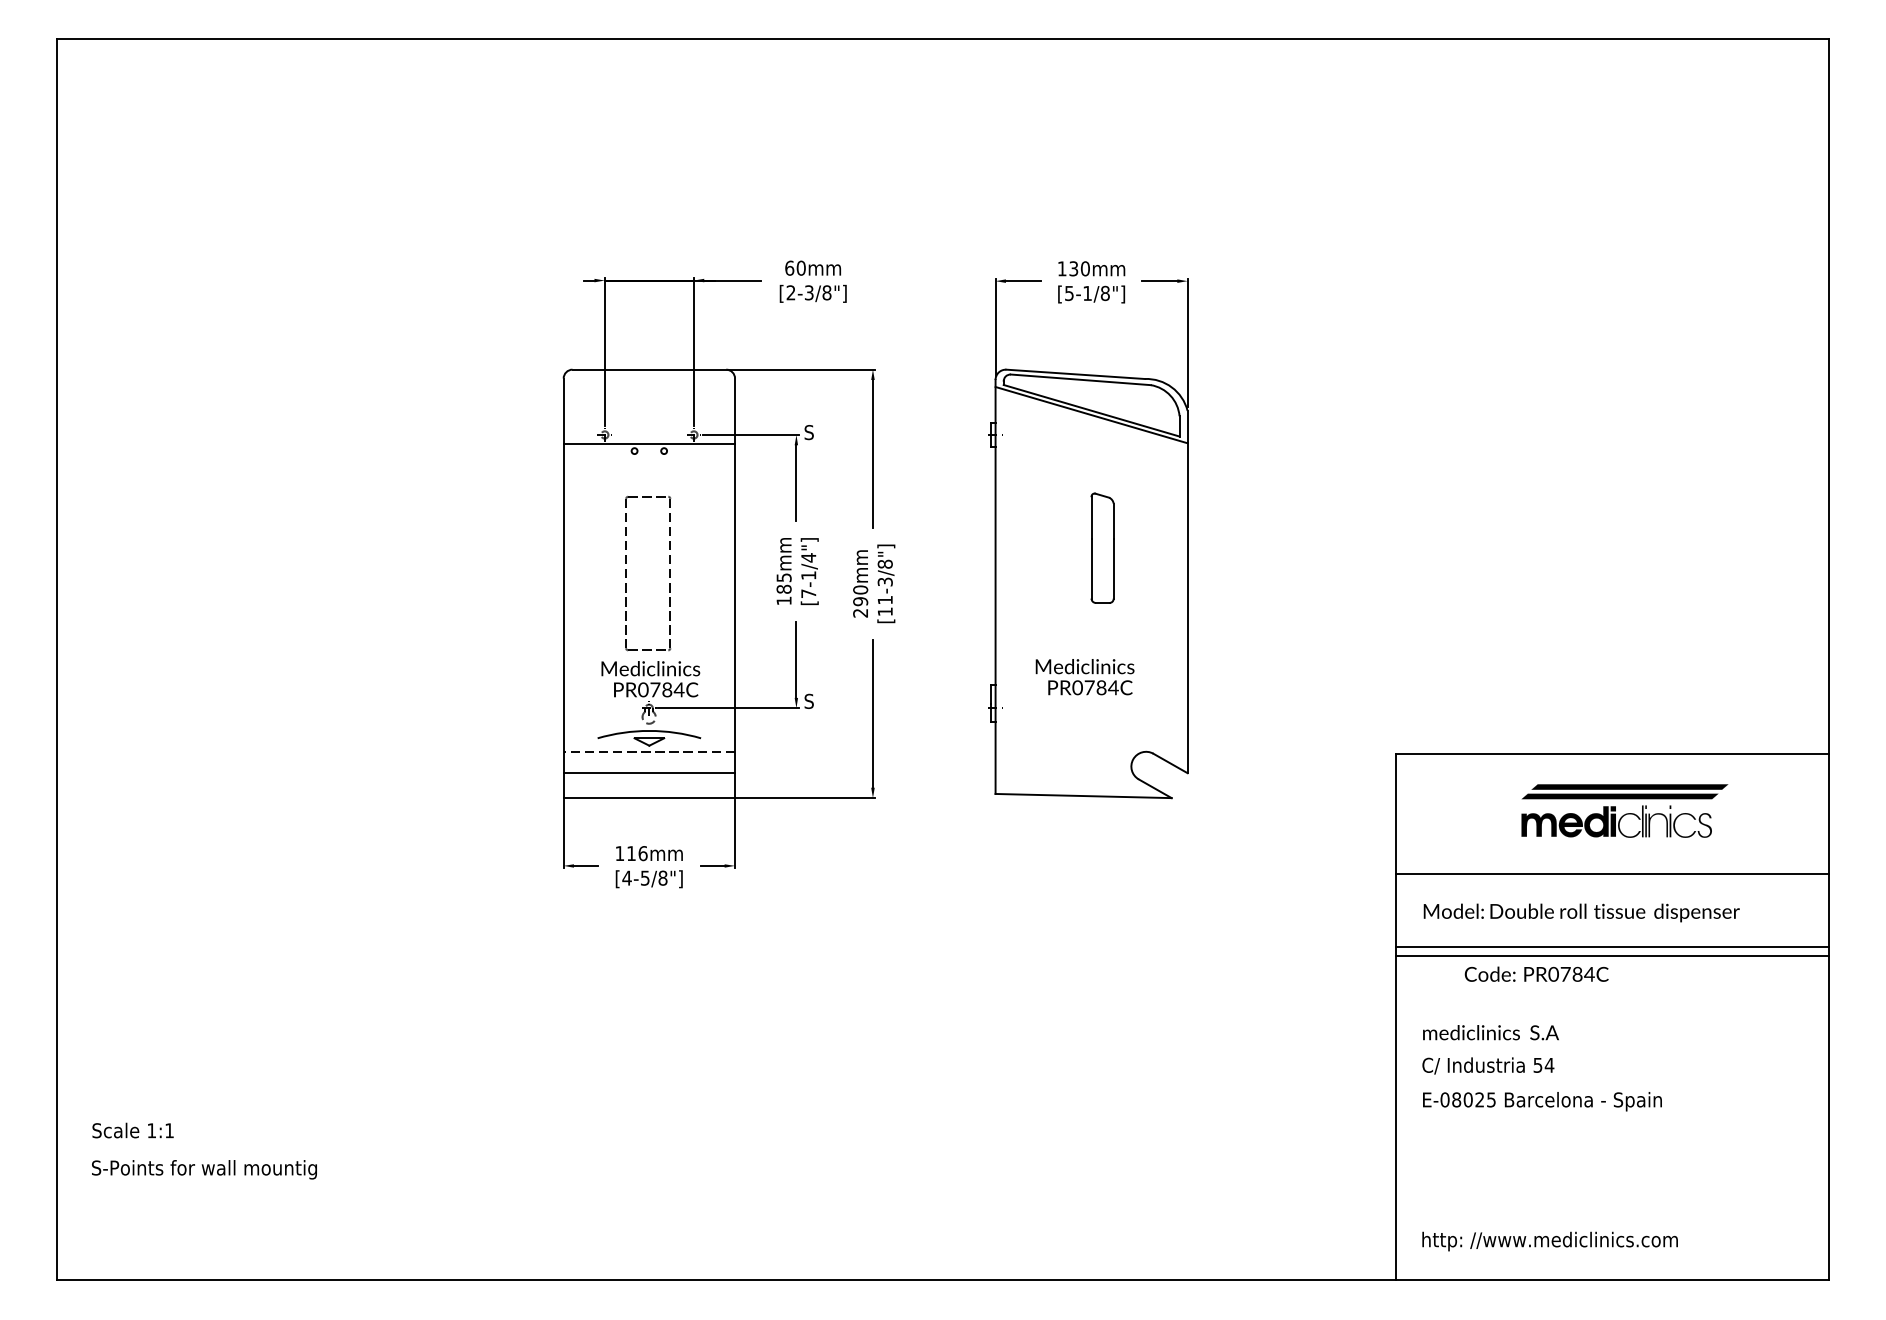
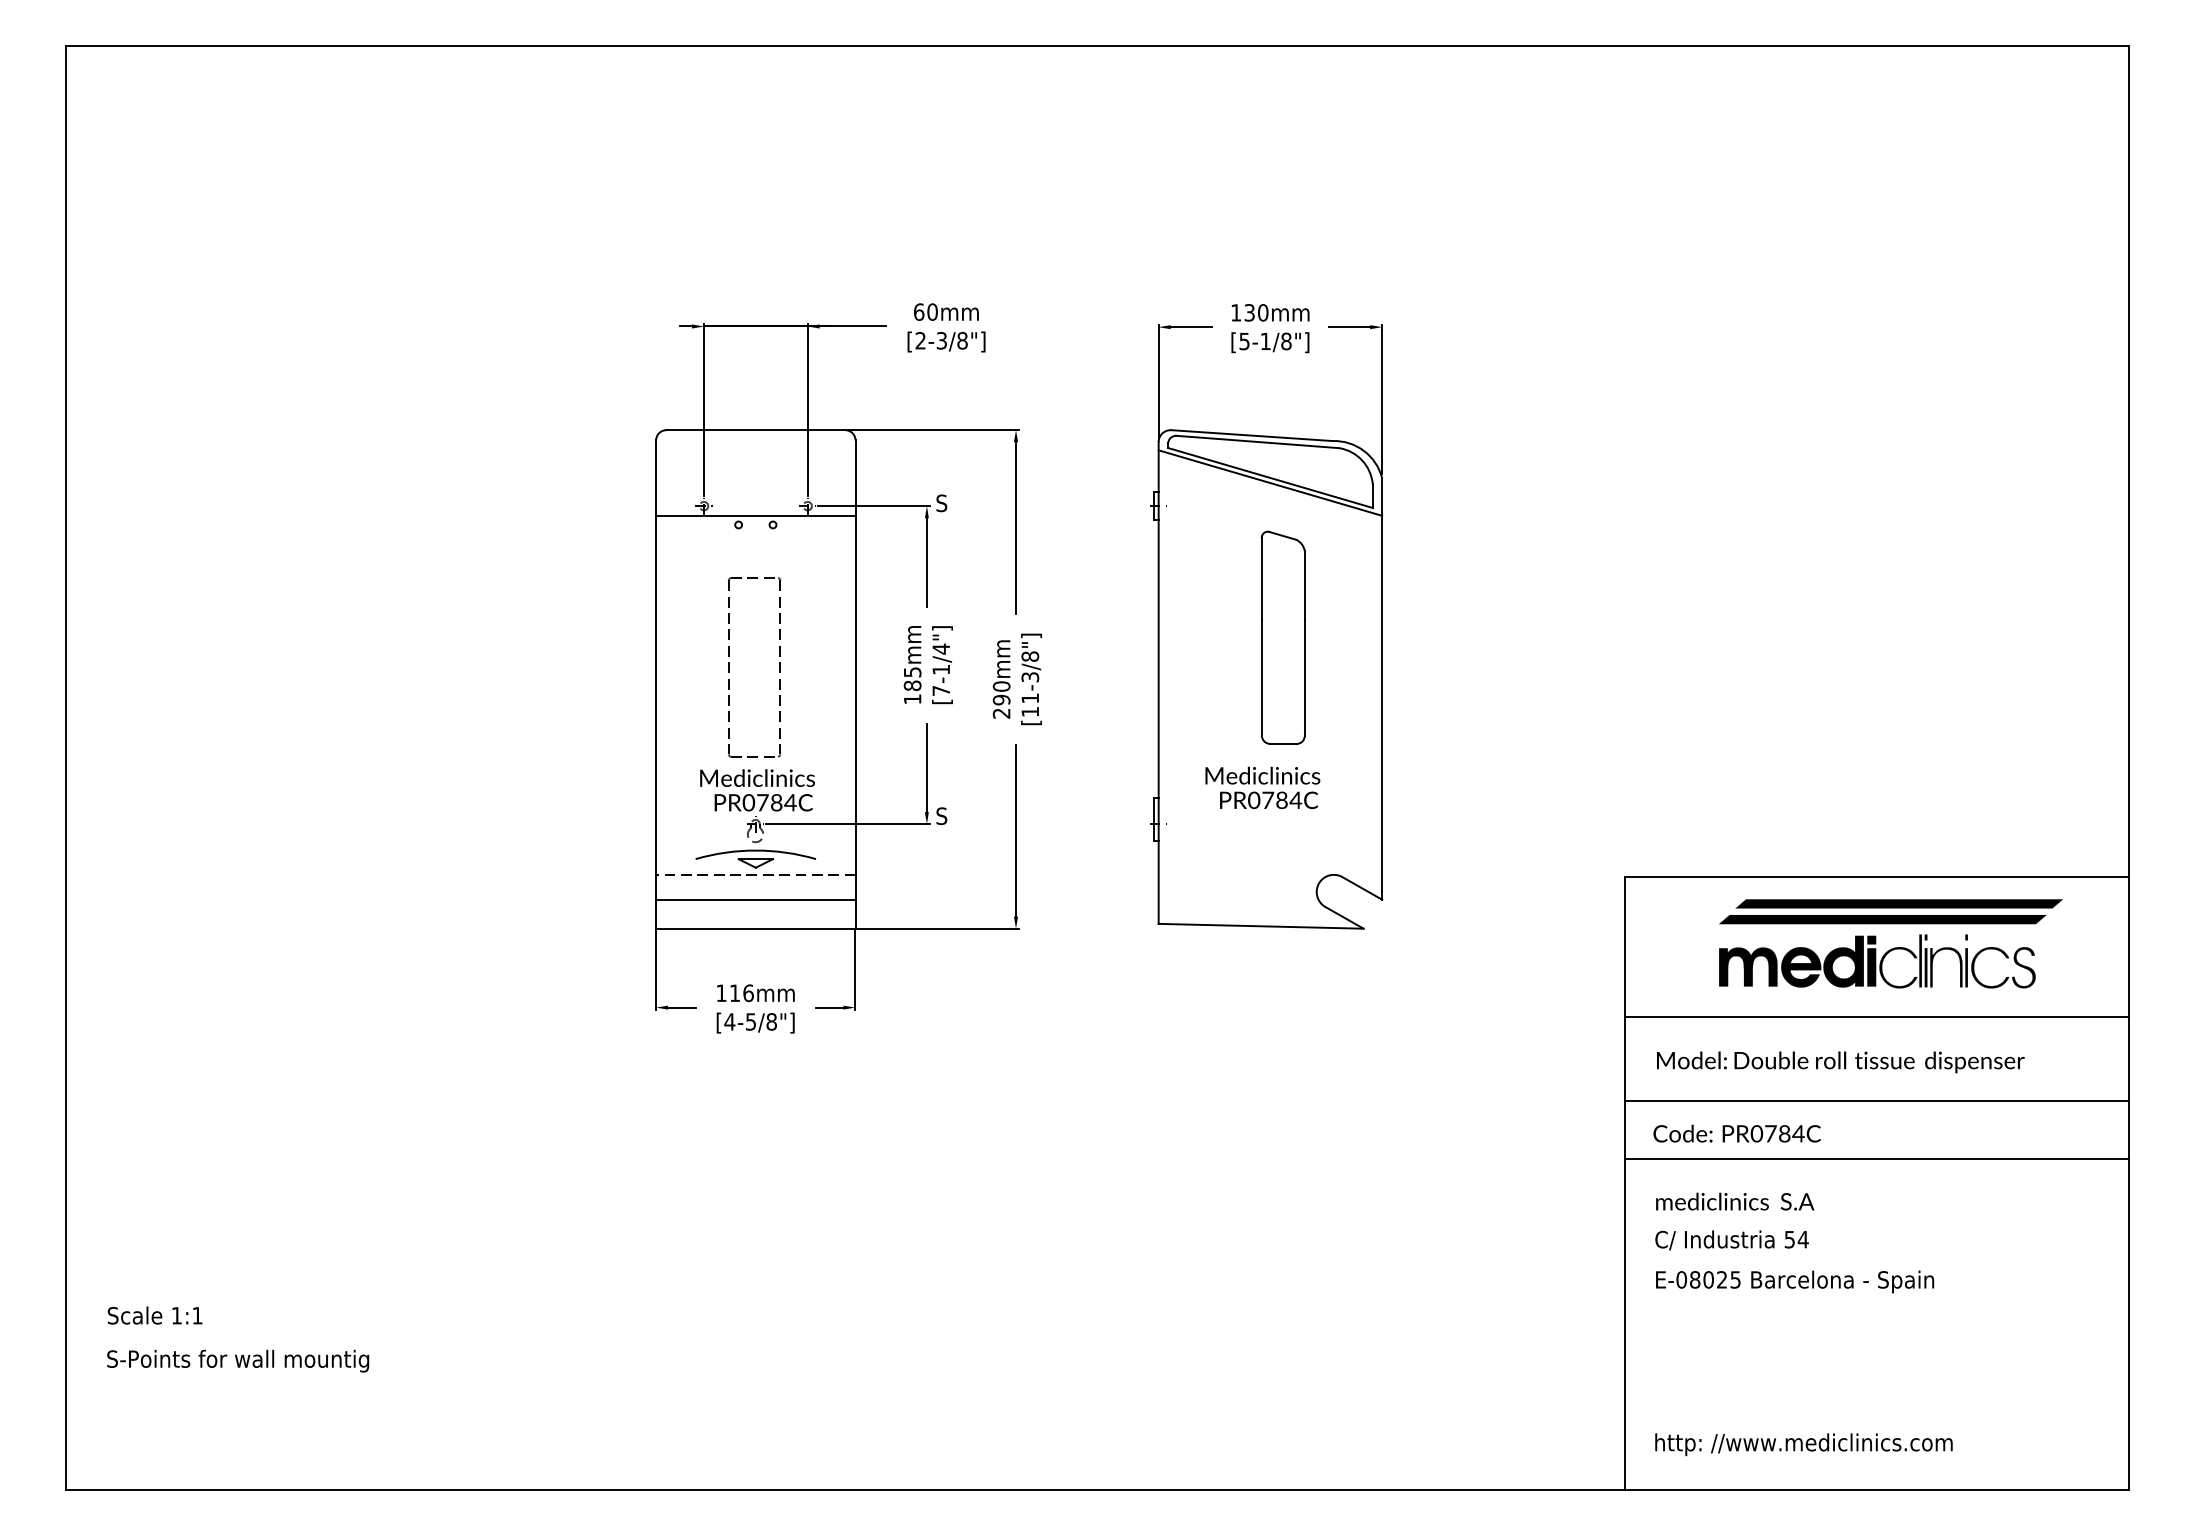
part: (1102, 548) -> (1283, 638), size x1.67
part: (1624, 810) -> (1890, 943), size x1.43
line: (1612, 956) -> (1876, 1159), moved
text: (1536, 973) -> (1736, 1132), moved

